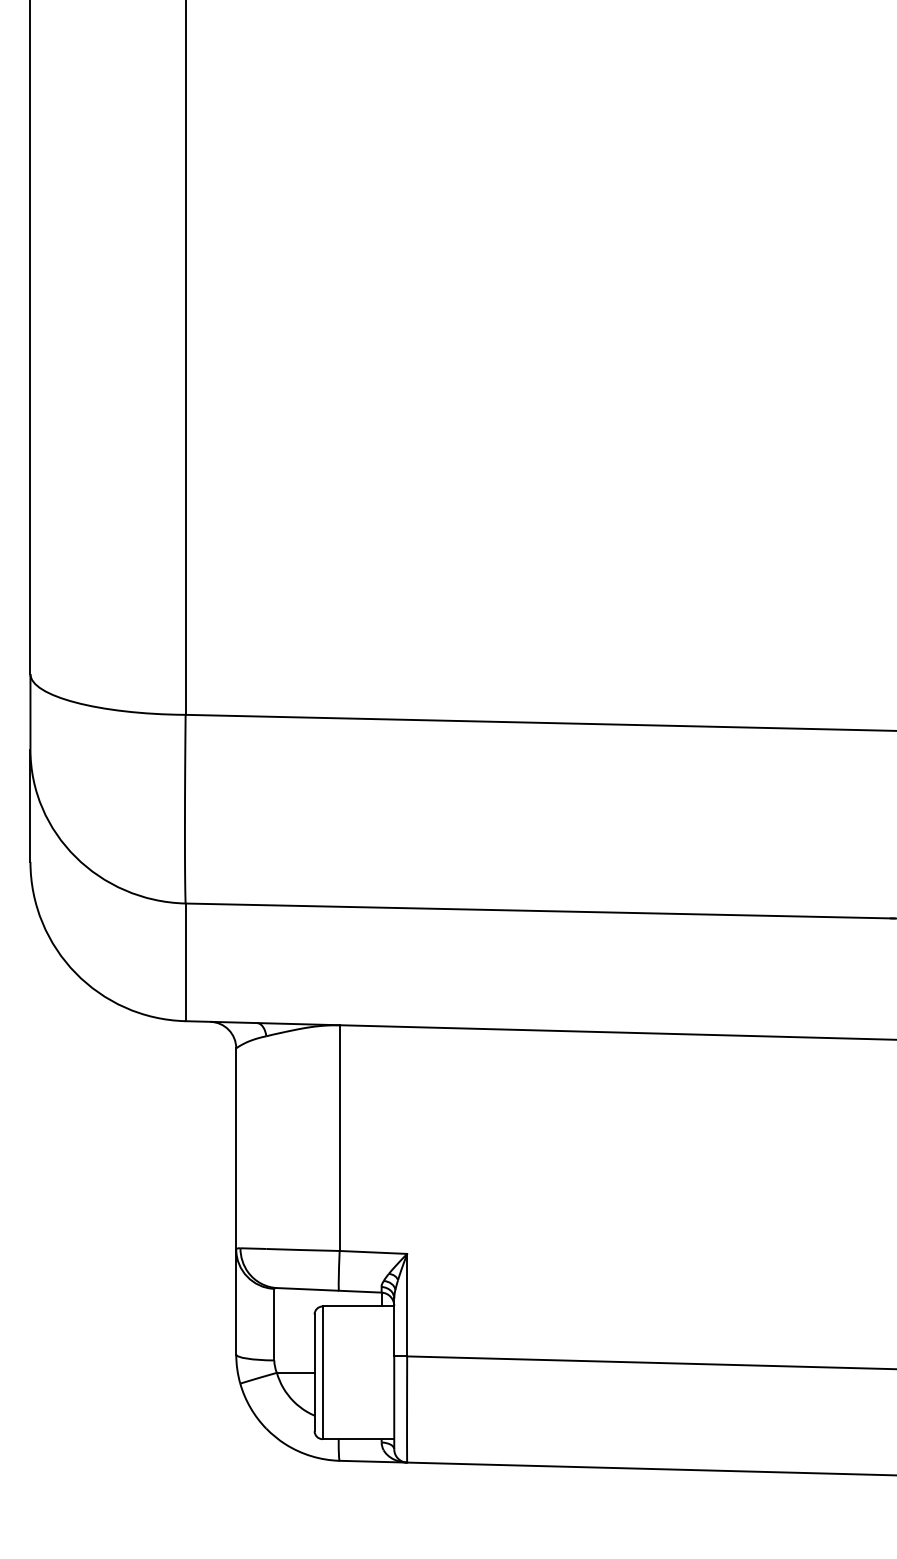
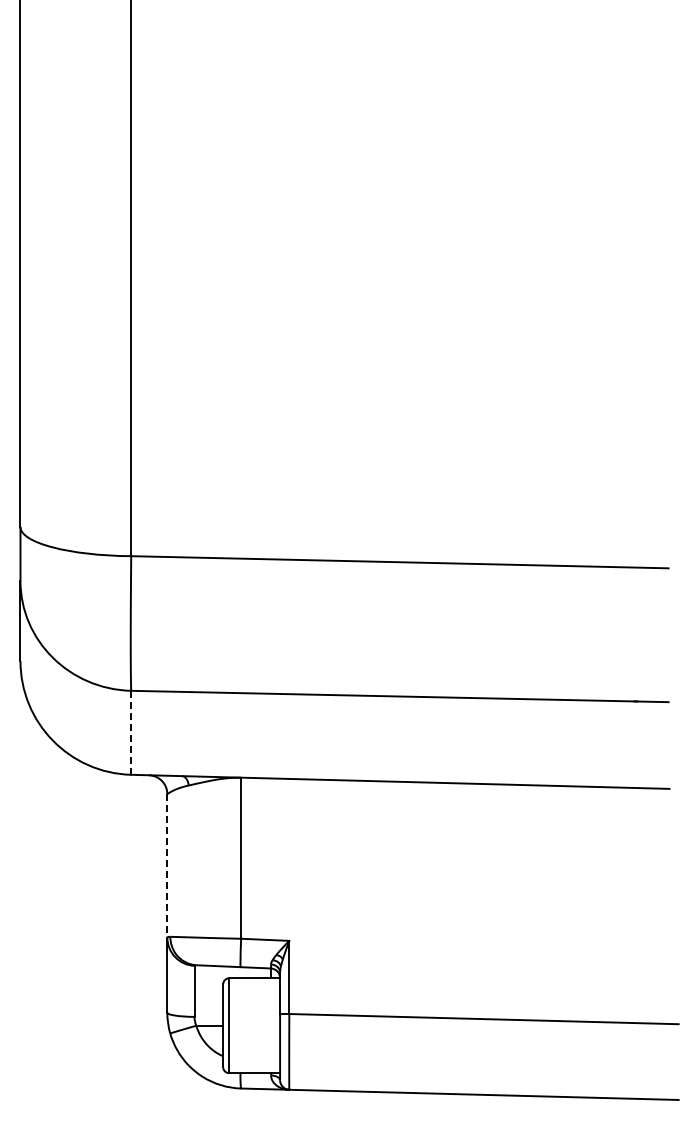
line: (186, 961) -> (131, 732), solid -> dashed
line: (236, 1148) -> (167, 865), solid -> dashed

